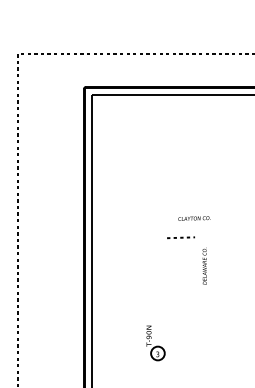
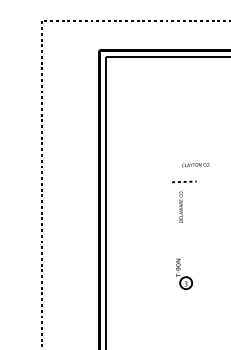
text: (204, 265) -> (180, 206), moved
part: (156, 342) -> (184, 273), moved

